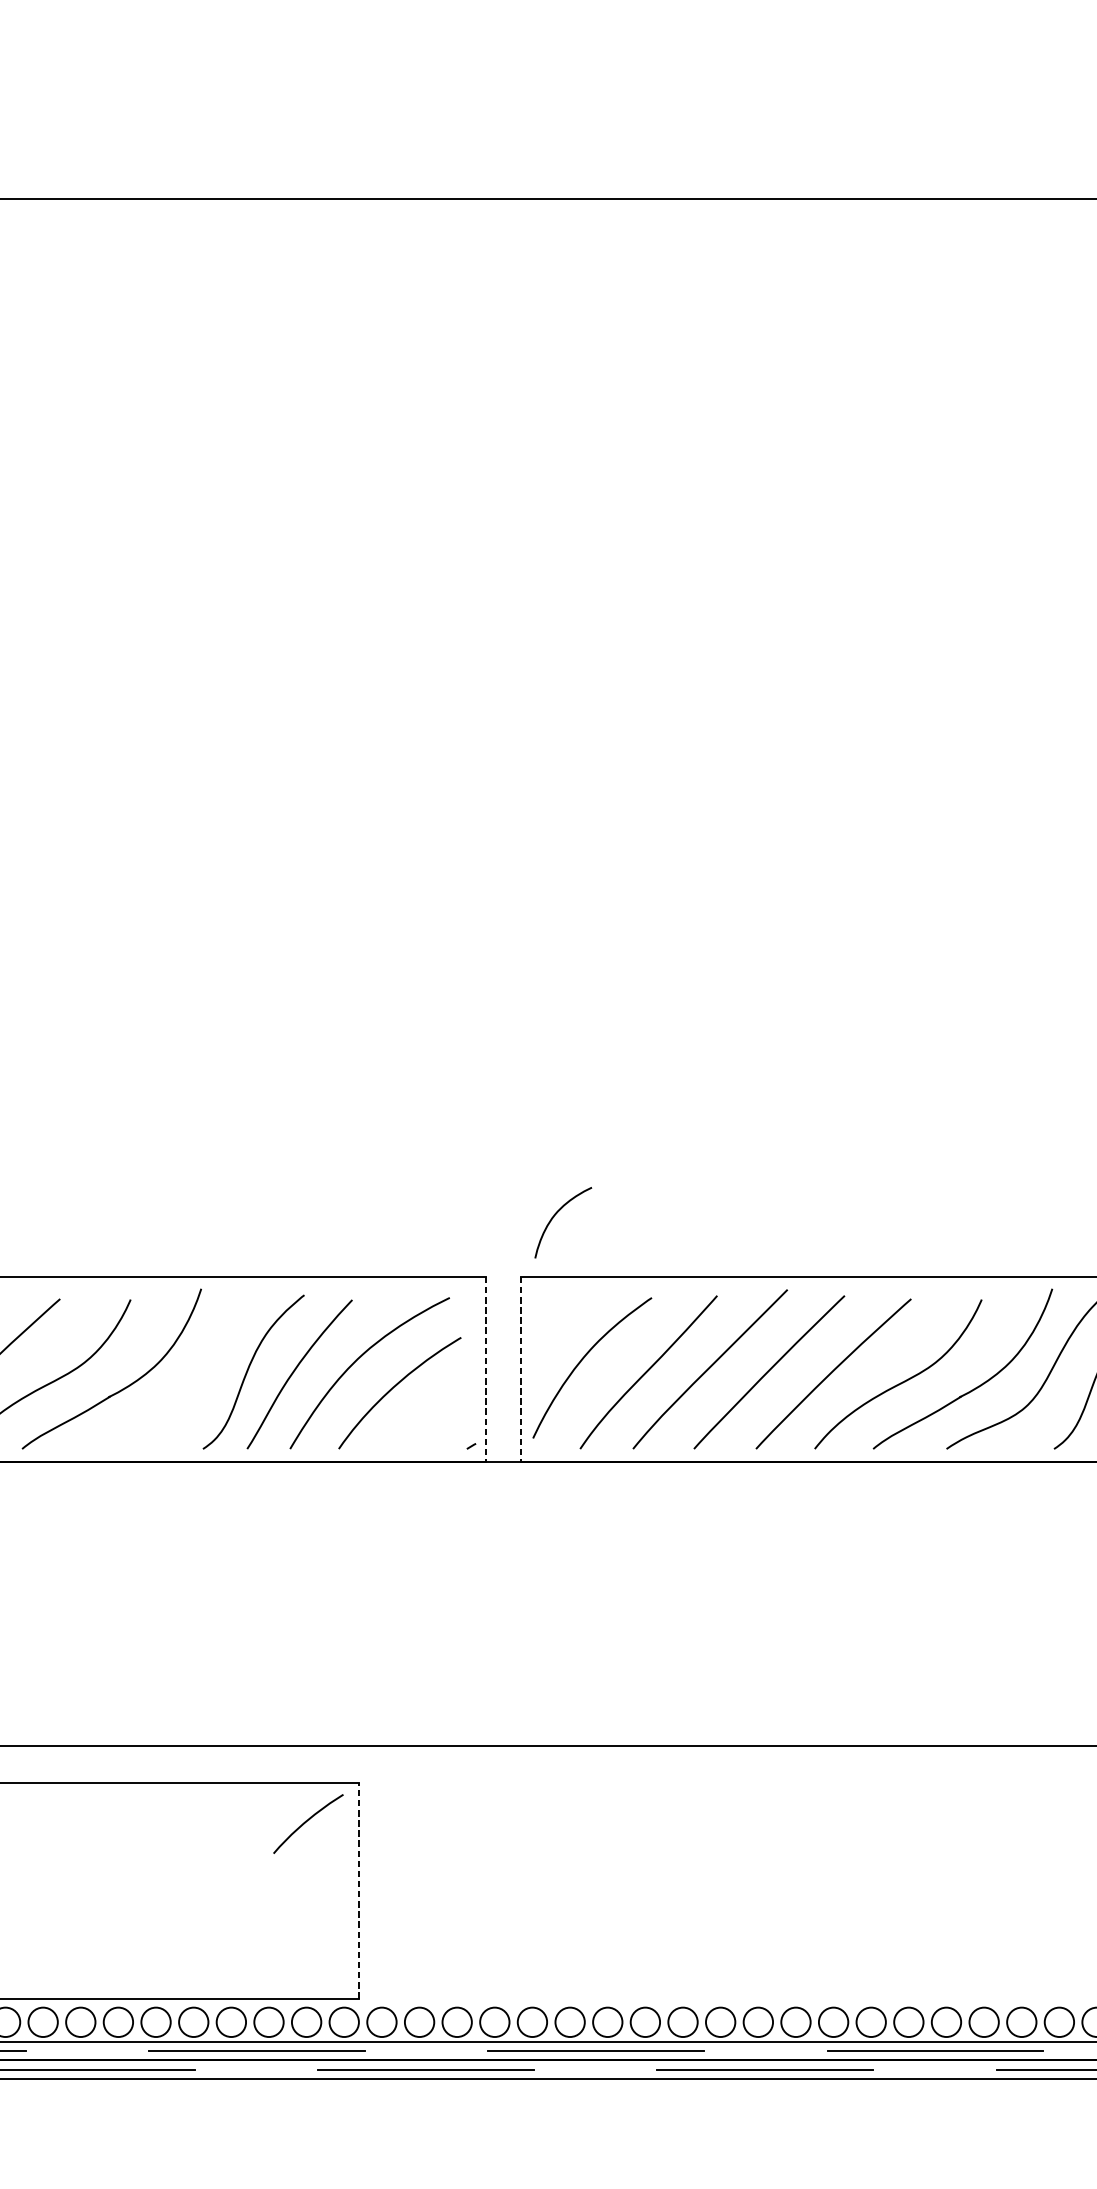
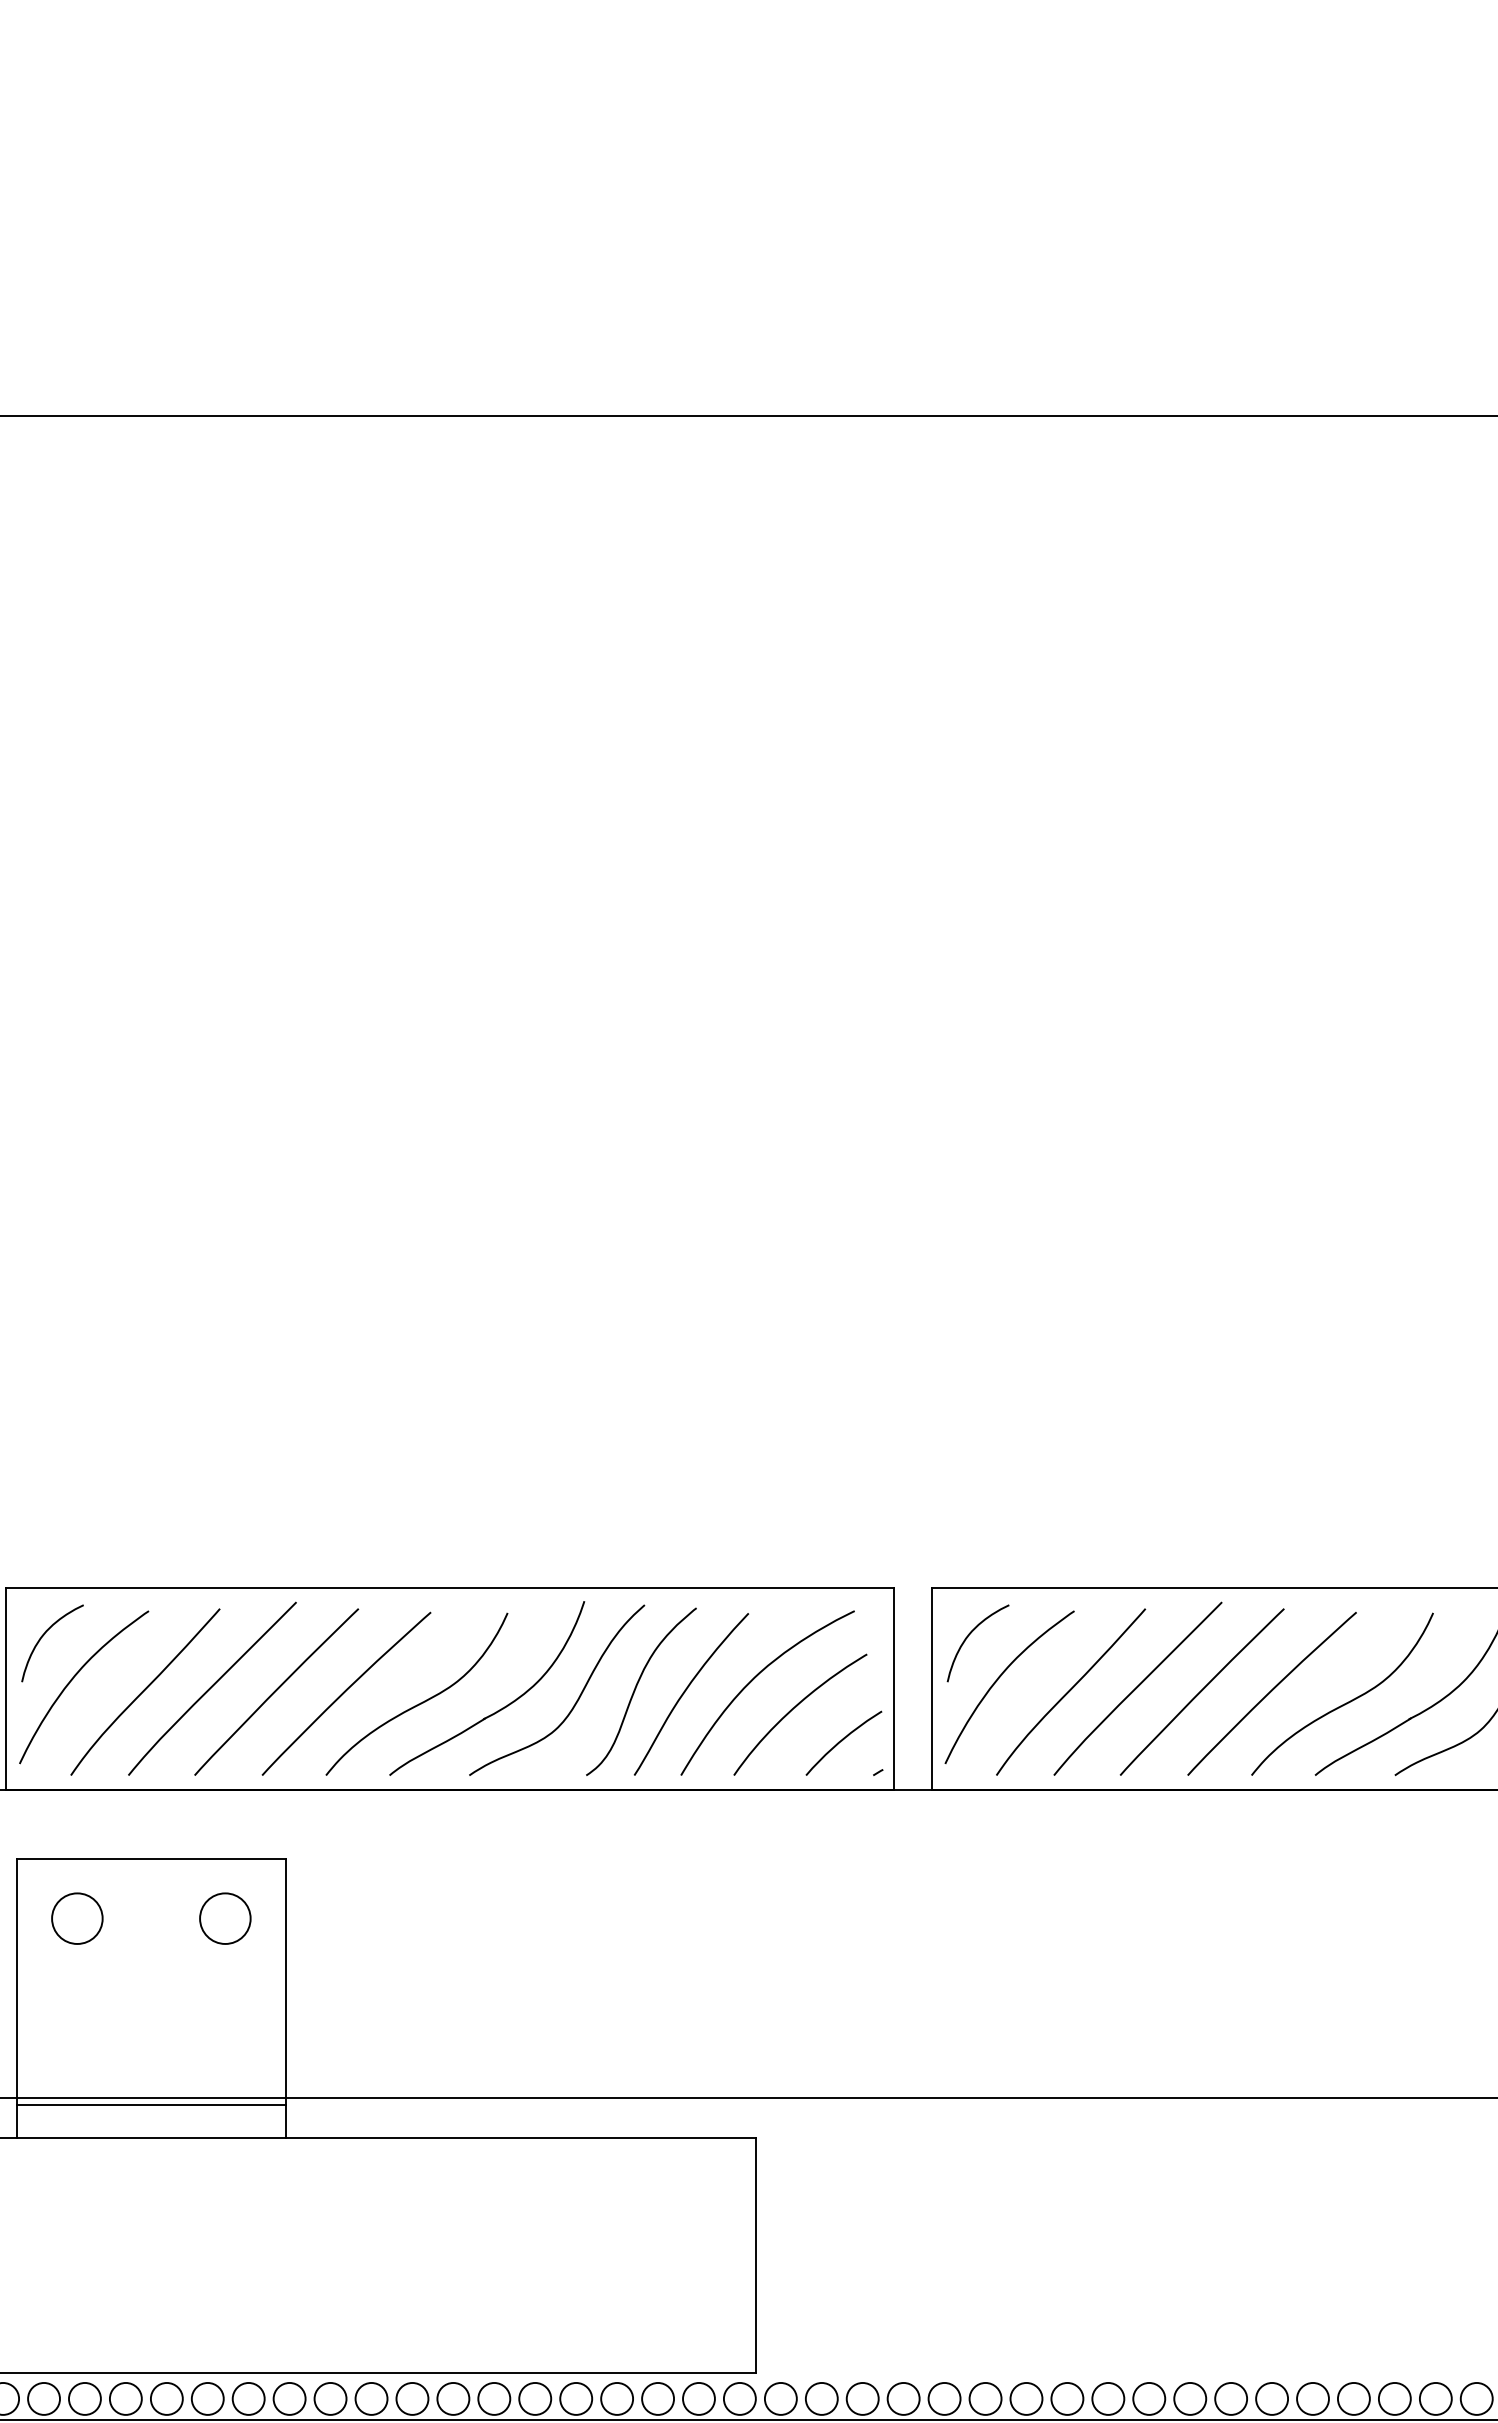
curve: (554, 1217) -> (968, 1637), moved
line: (486, 1369) -> (894, 1688), dashed -> solid
line: (520, 1369) -> (931, 1688), dashed -> solid
curve: (194, 1378) -> (577, 1698), added
curve: (307, 1822) -> (842, 1741), moved
line: (359, 1890) -> (756, 2255), dashed -> solid

